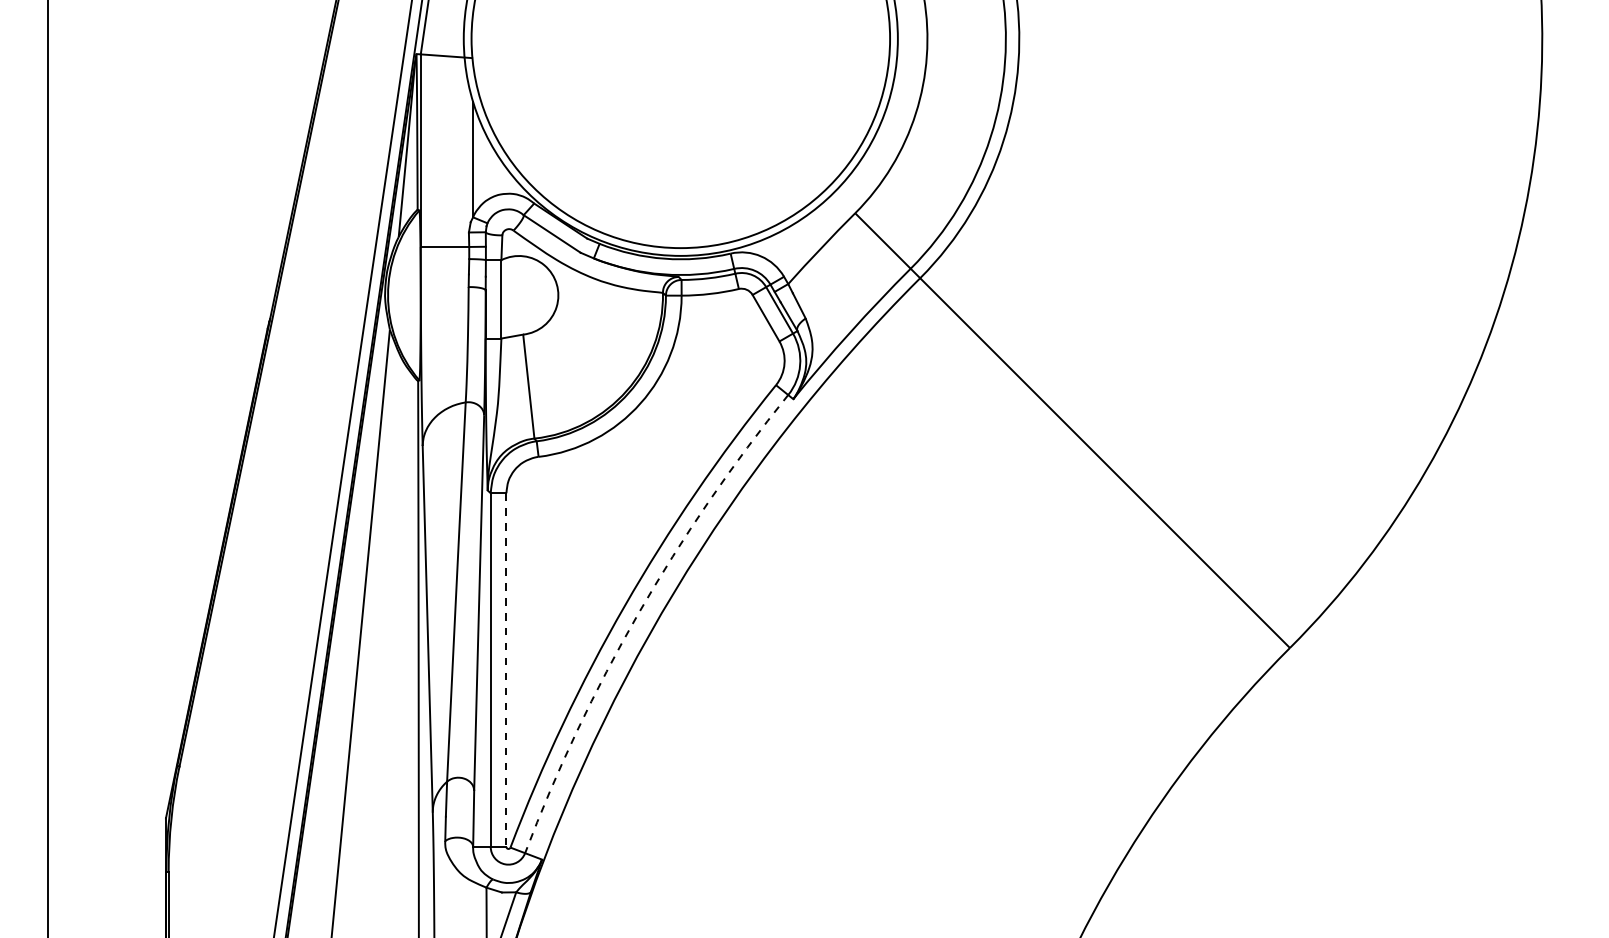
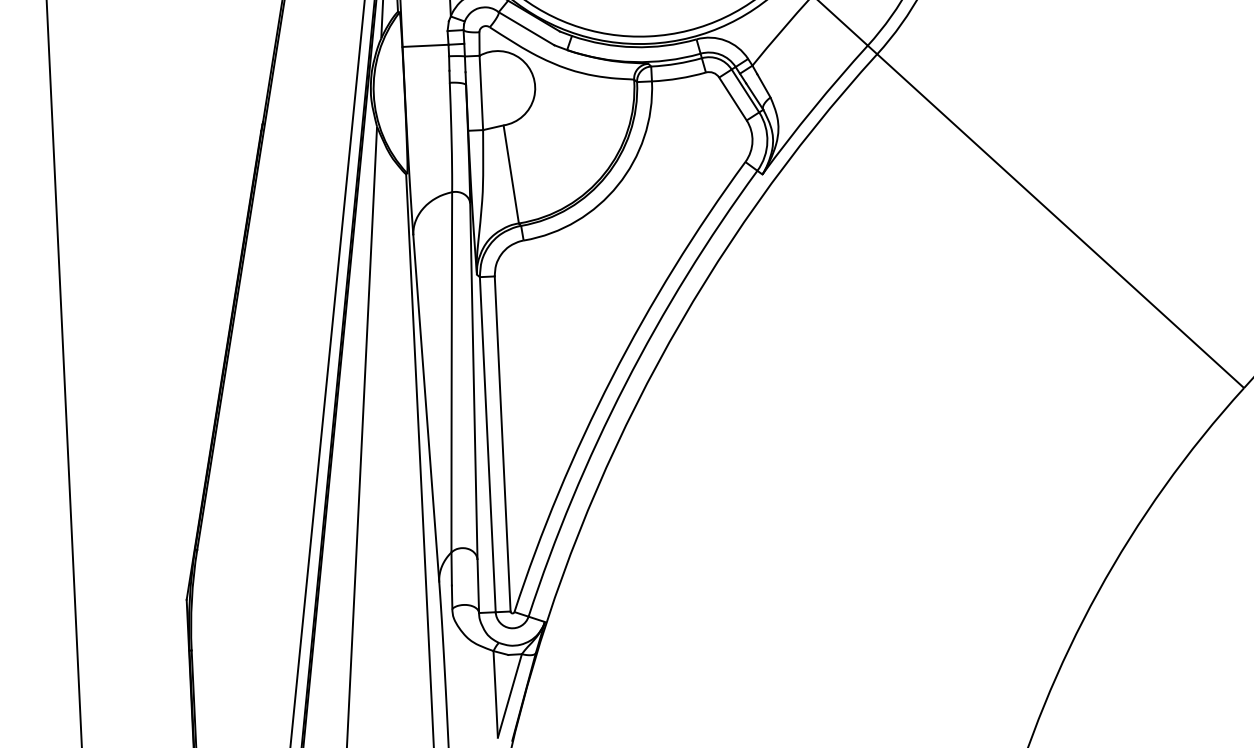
arc: (638, 613) -> (625, 384), dashed -> solid
line: (506, 670) -> (502, 444), dashed -> solid

